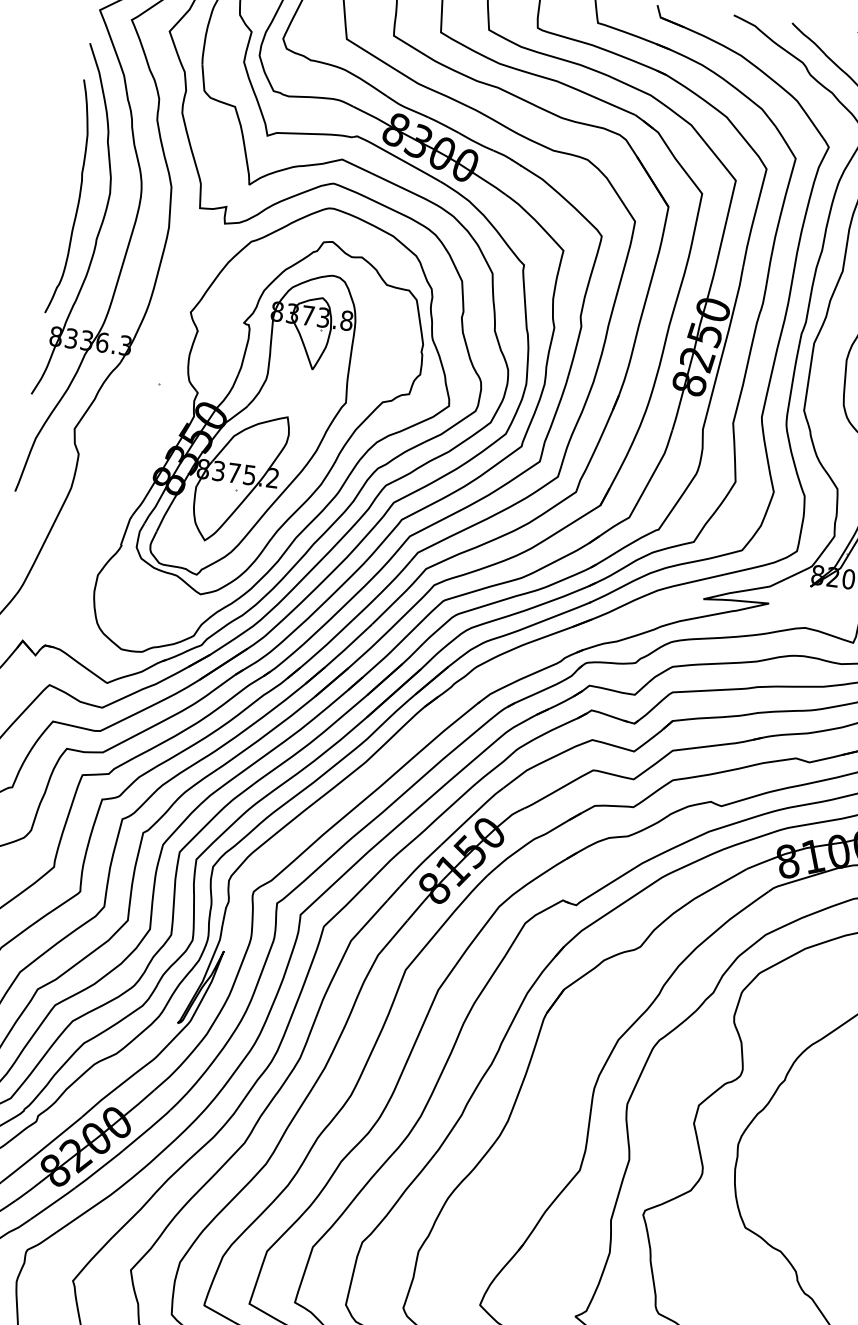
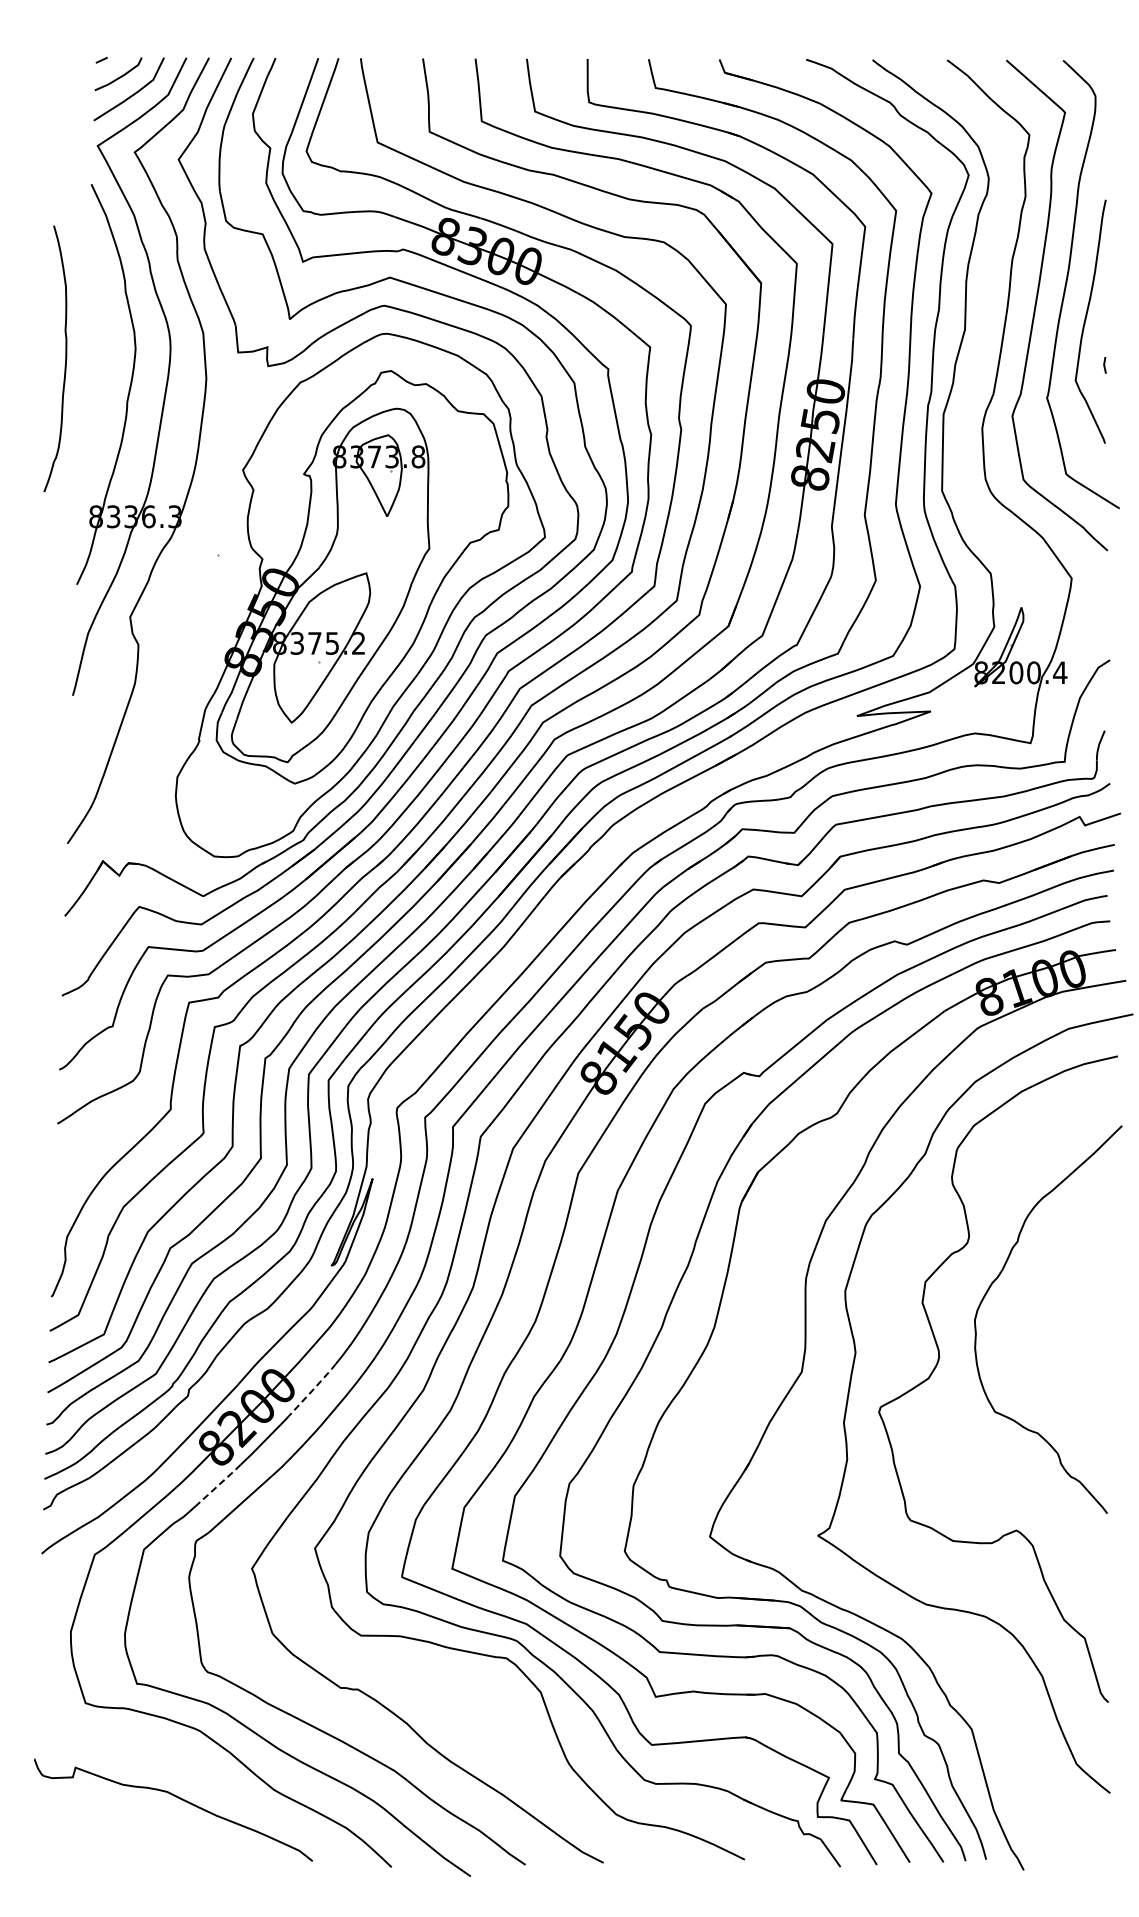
curve: (78, 197) -> (65, 358), moved
line: (147, 1130) -> (313, 1389), solid -> dashed
line: (53, 1203) -> (218, 1485), solid -> dashed

